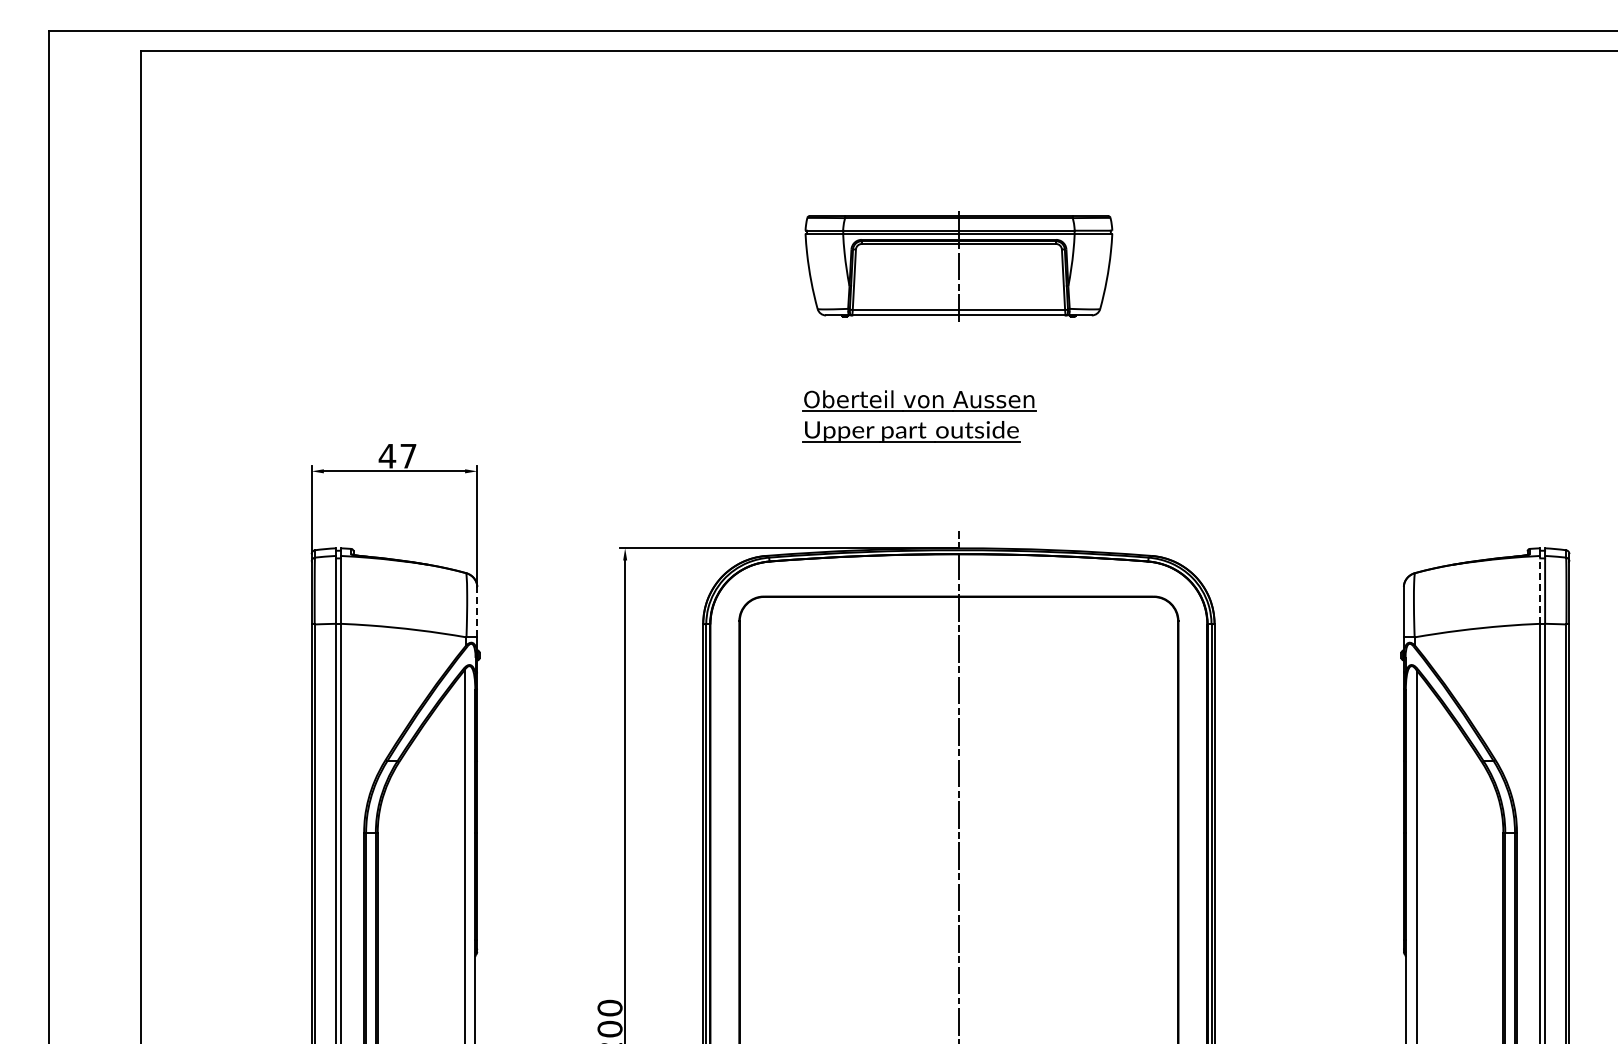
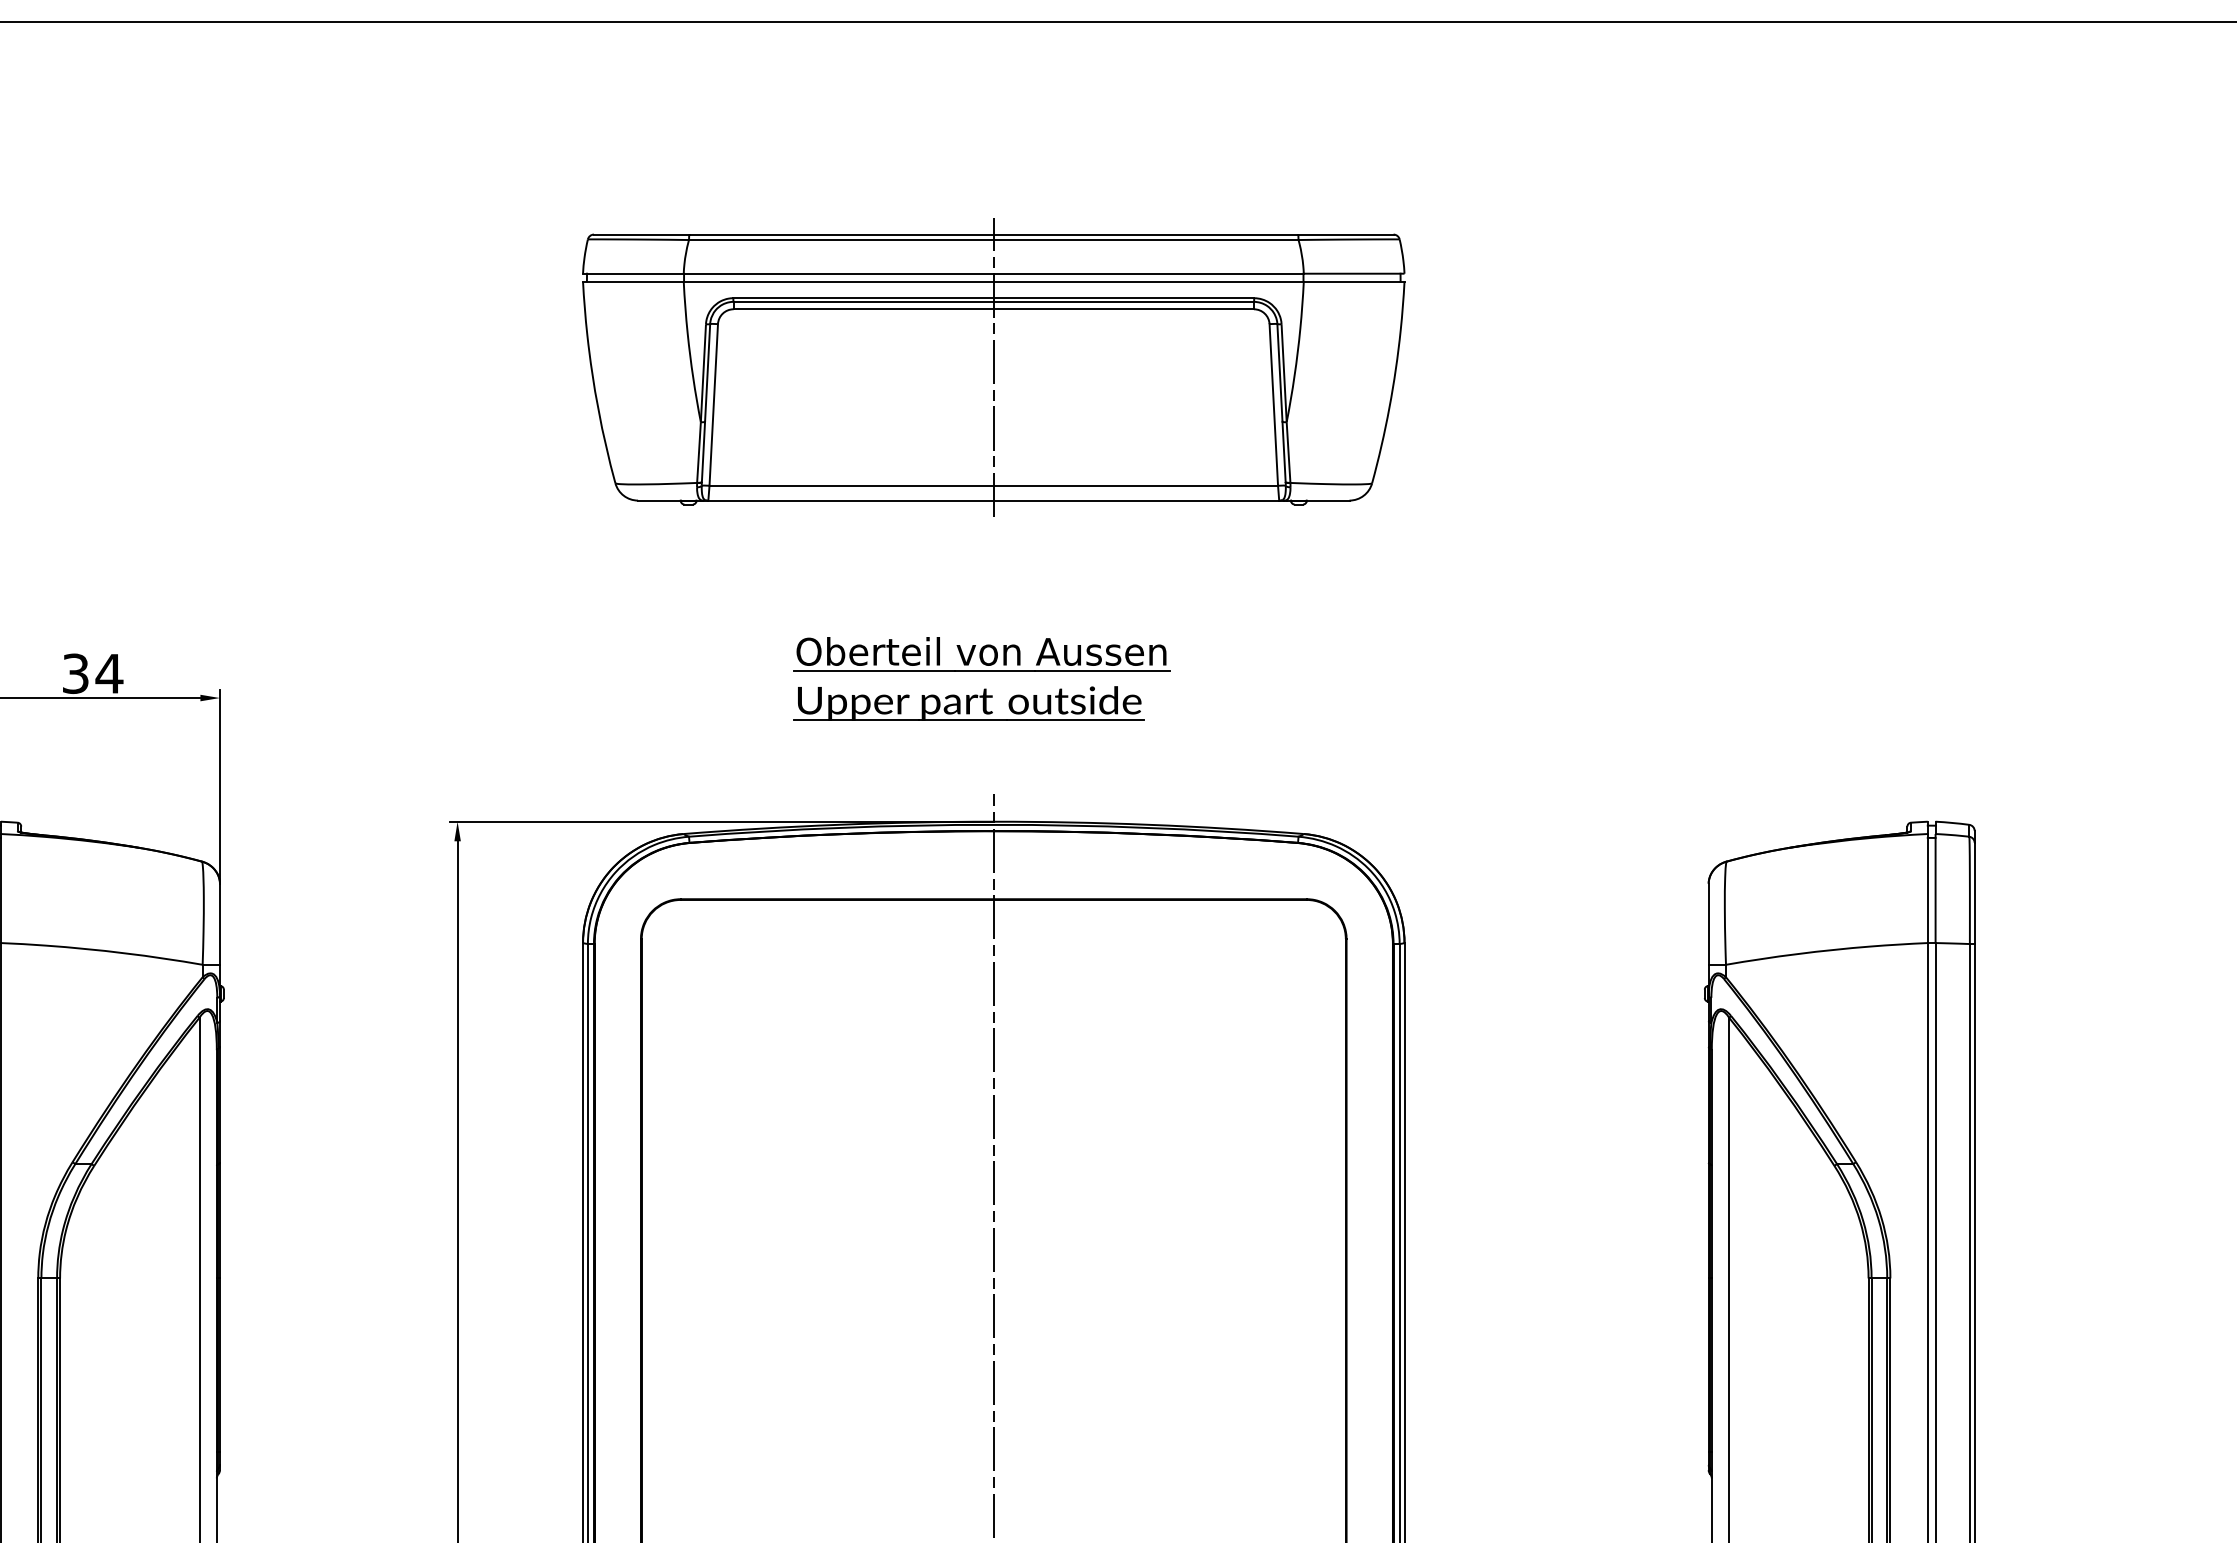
part: (958, 265) -> (993, 367), size x1.67
part: (919, 416) -> (981, 679), moved
text: (397, 455) -> (91, 672), 47 -> 34
line: (1540, 589) -> (1928, 887), dashed -> solid
line: (477, 611) -> (220, 923), dashed -> solid

